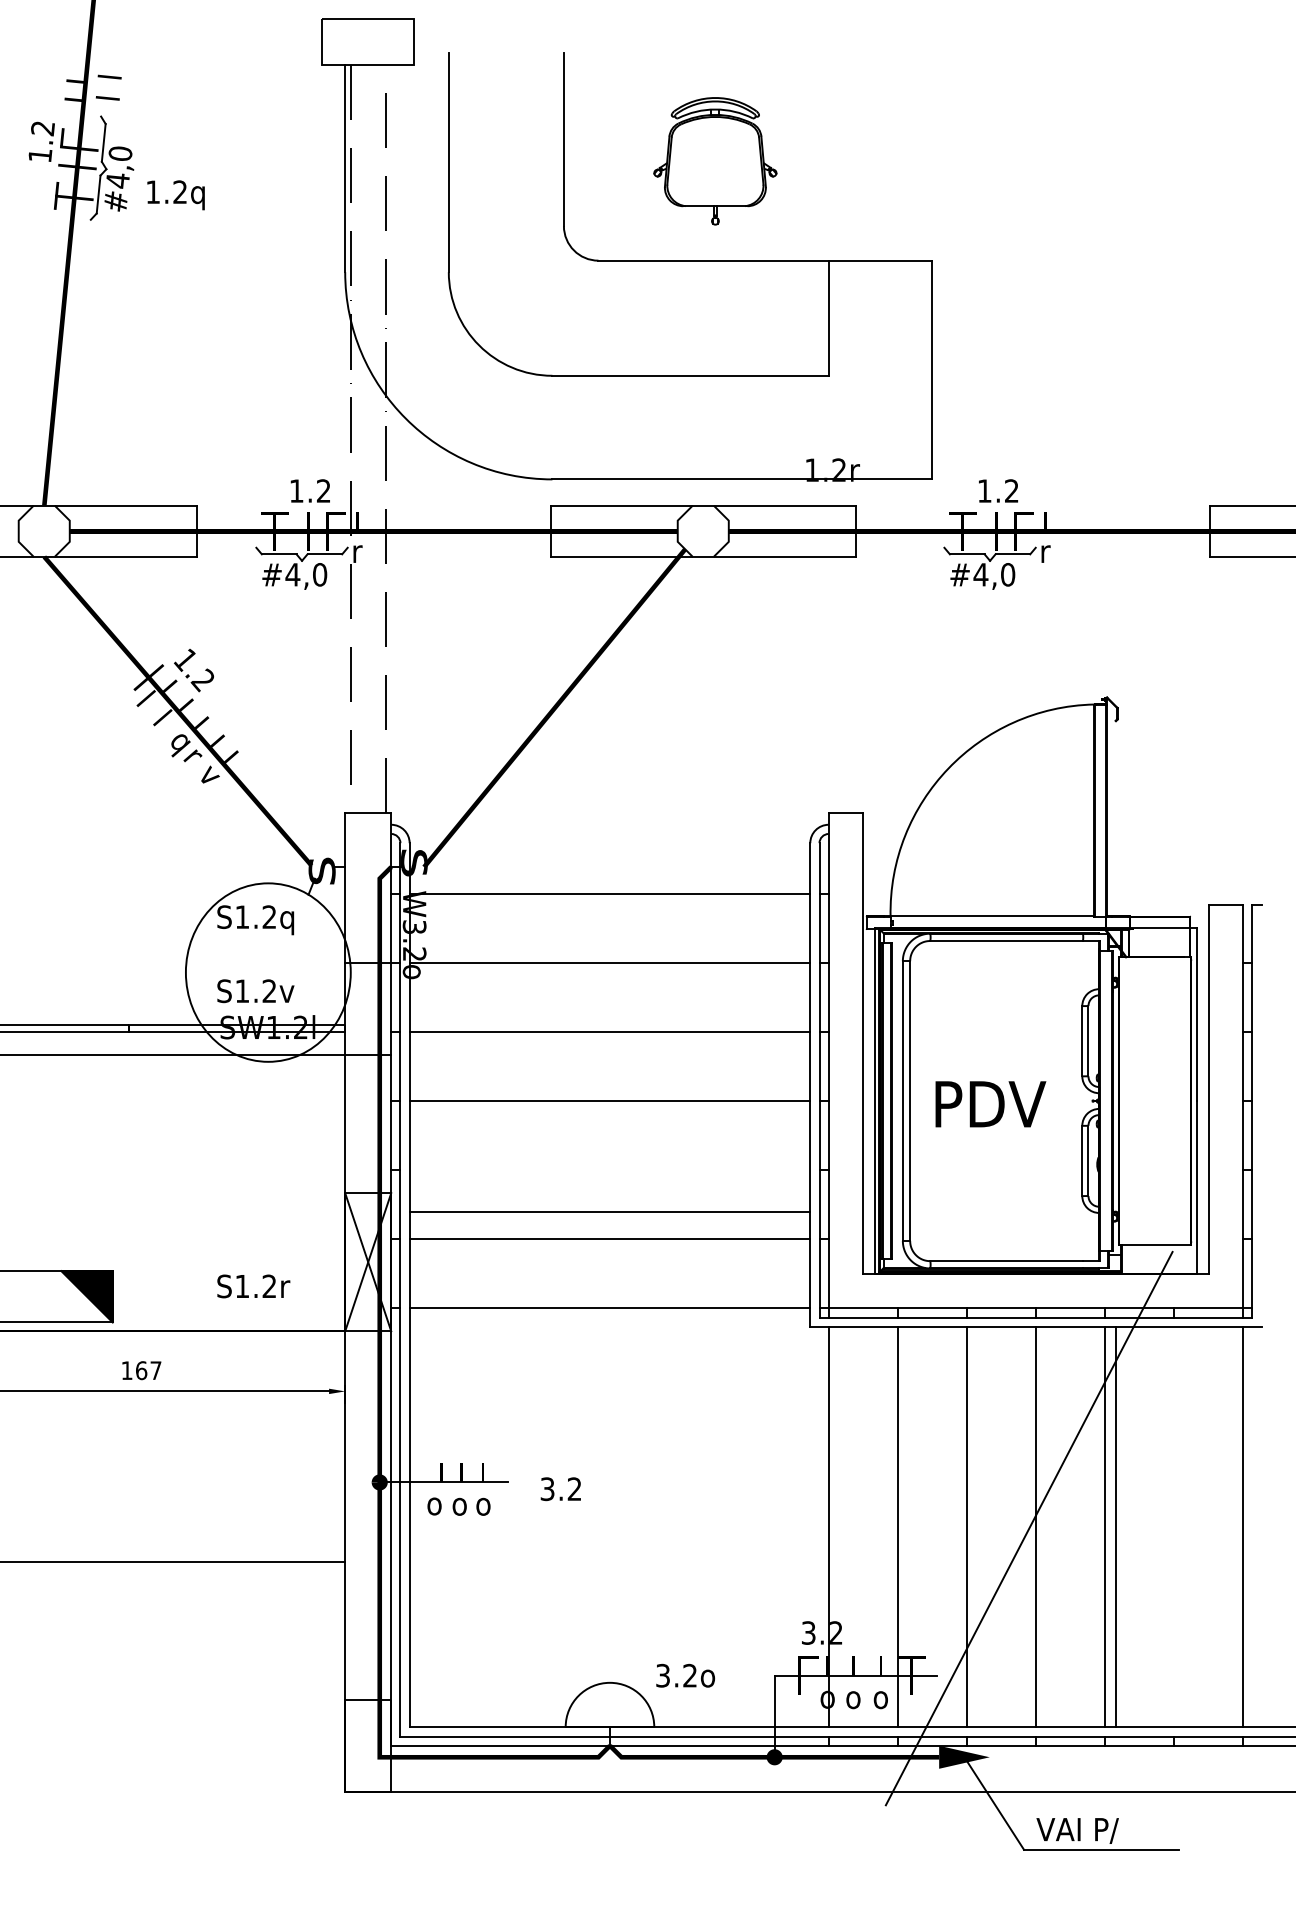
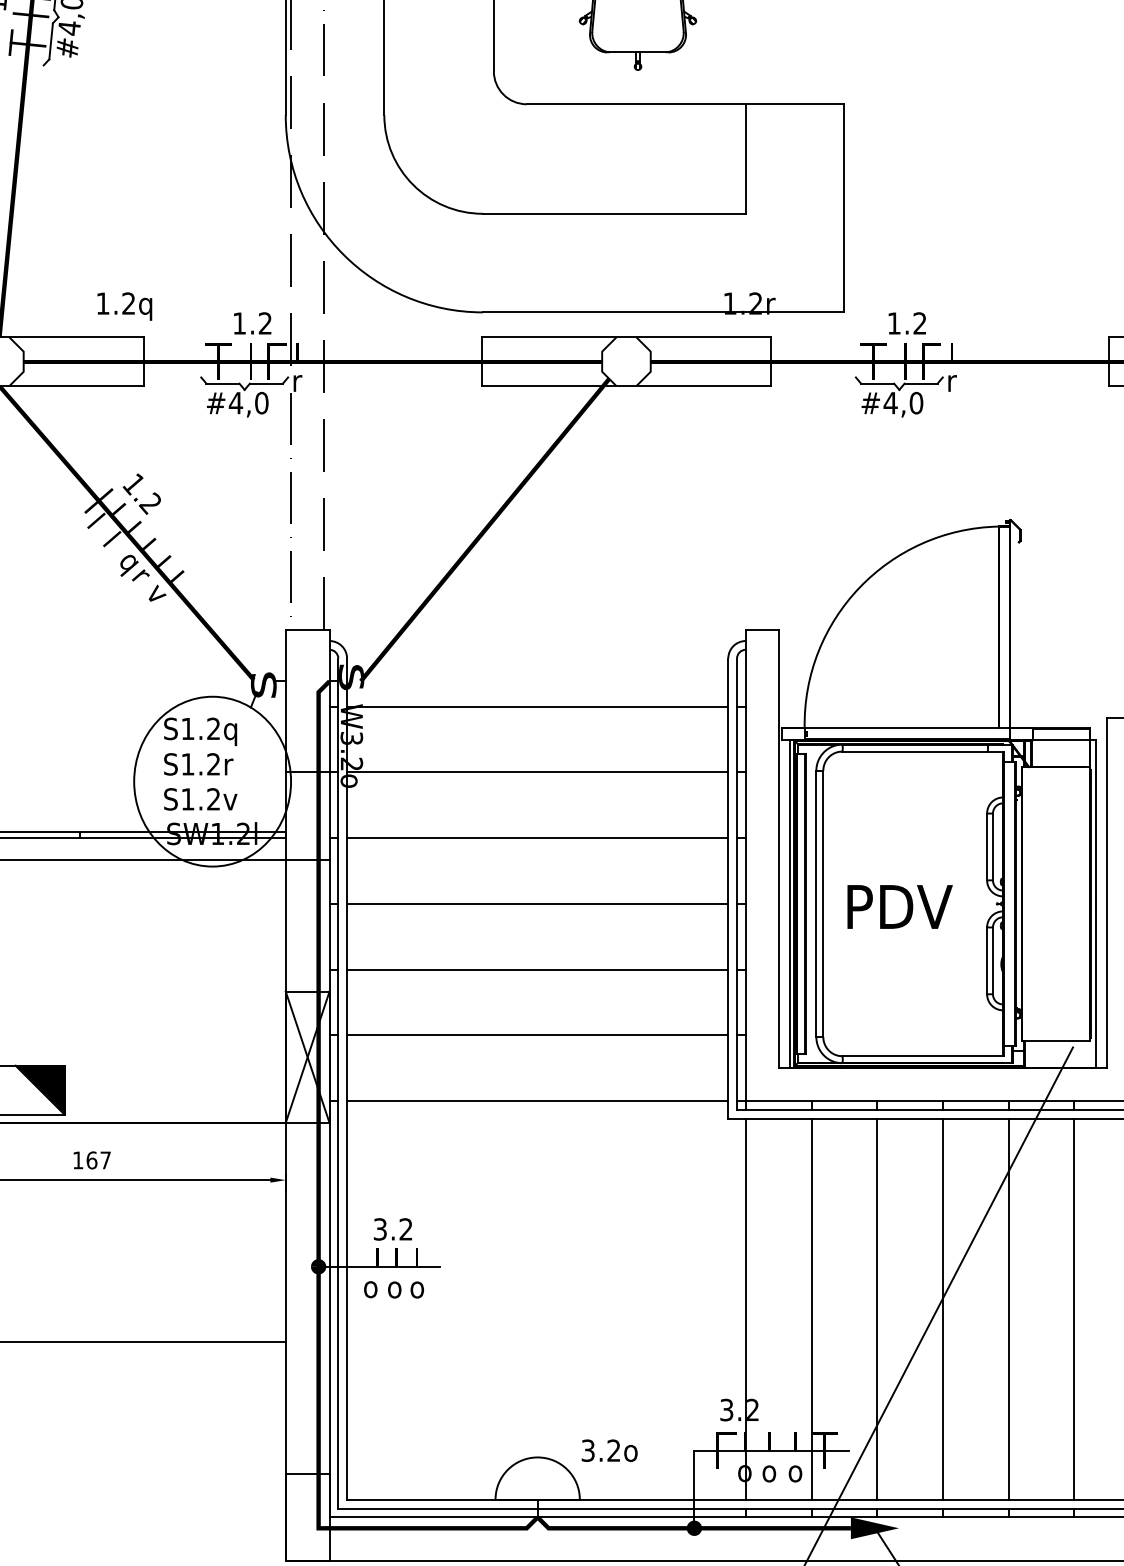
text: (175, 195) -> (124, 306), moved
line: (609, 1212) -> (537, 969), moved
text: (253, 1286) -> (198, 764), moved
text: (560, 1489) -> (392, 1229), moved
line: (1116, 1526) -> (1074, 1308), moved

